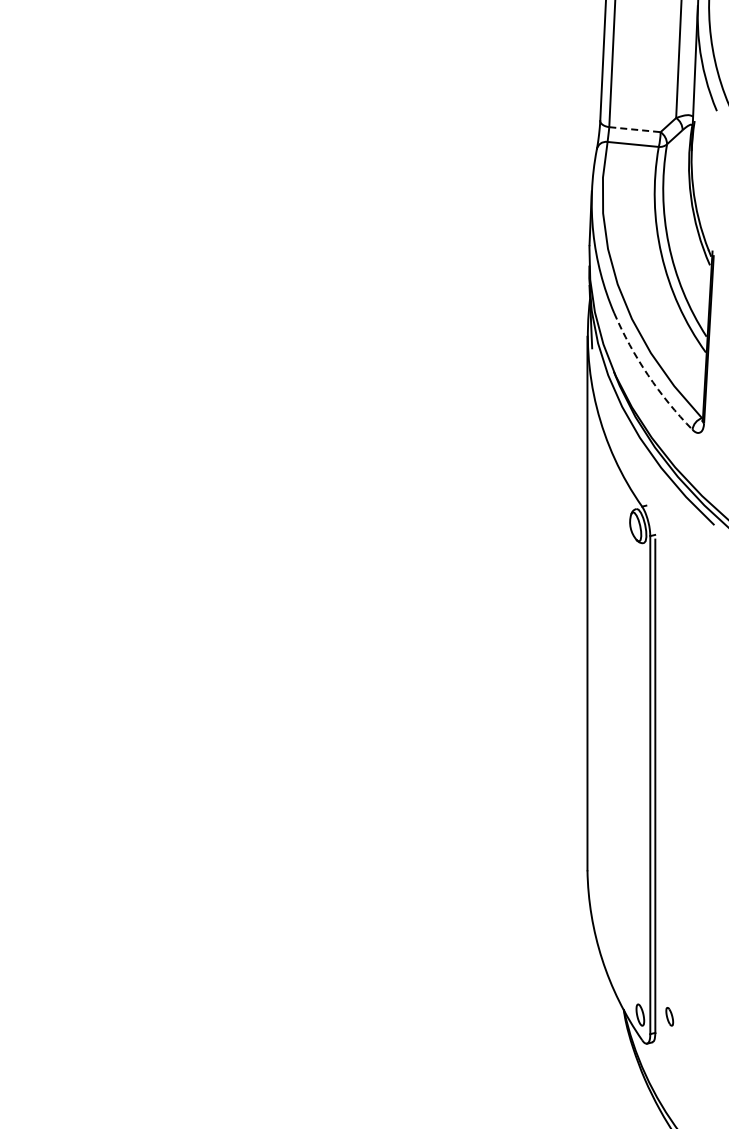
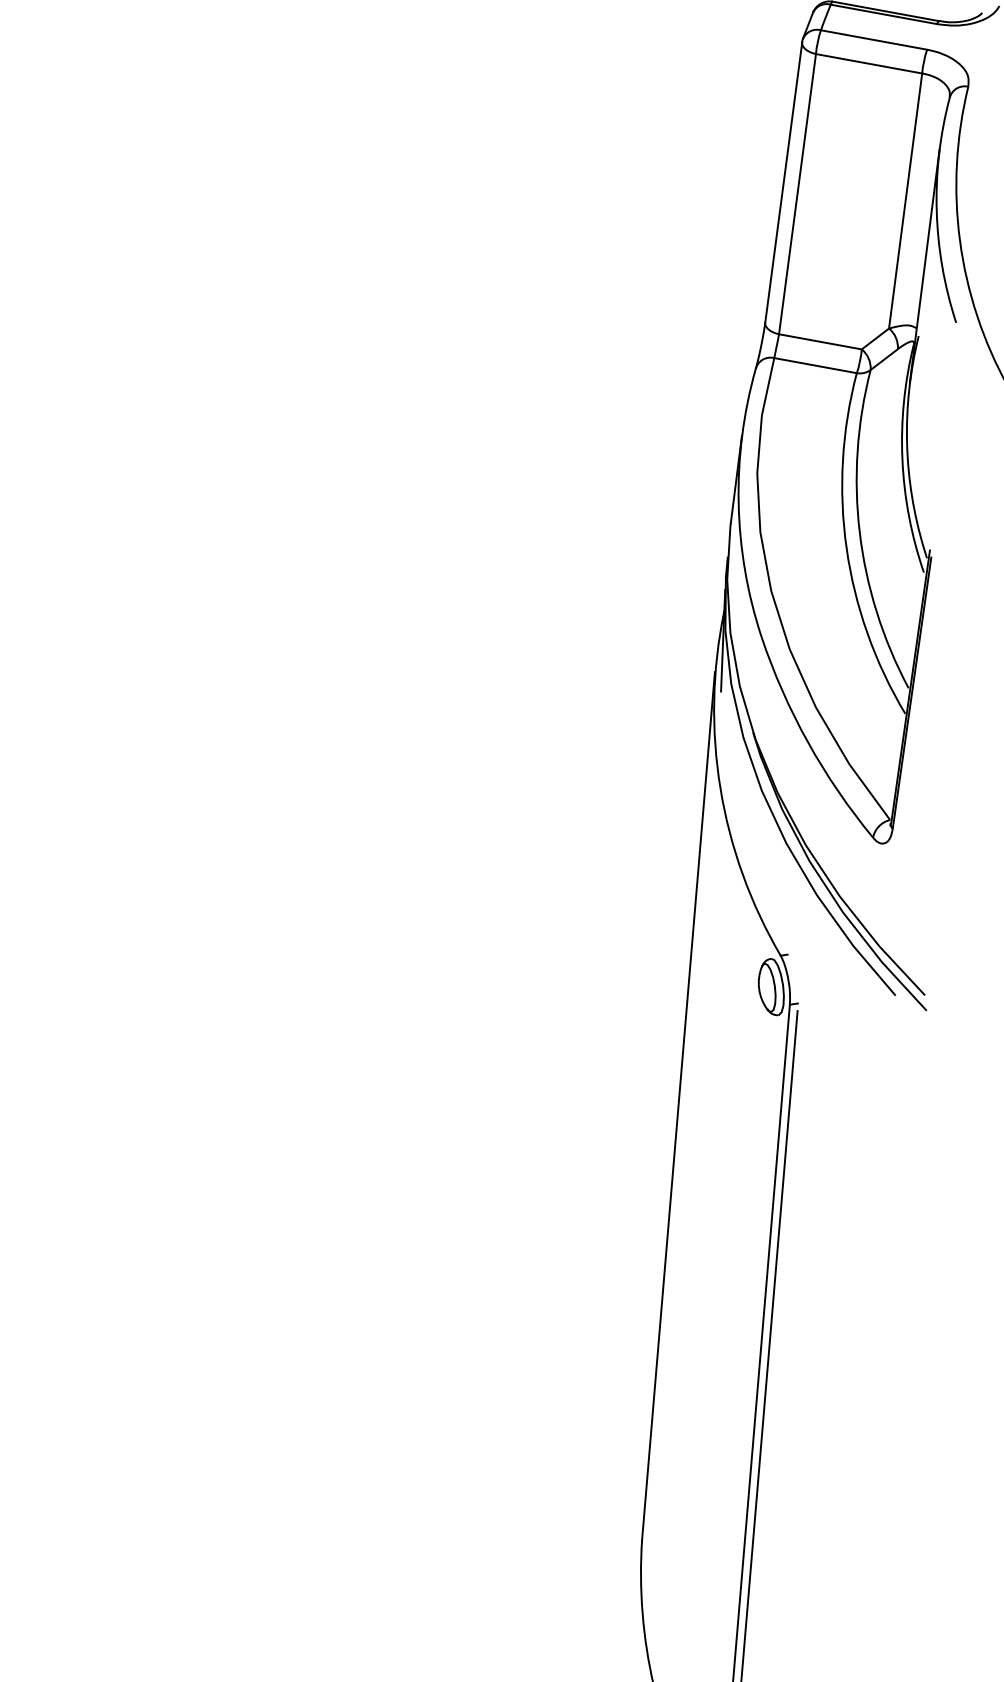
line: (634, 129) -> (819, 341), dashed -> solid
arc: (647, 375) -> (807, 743), dashed -> solid

